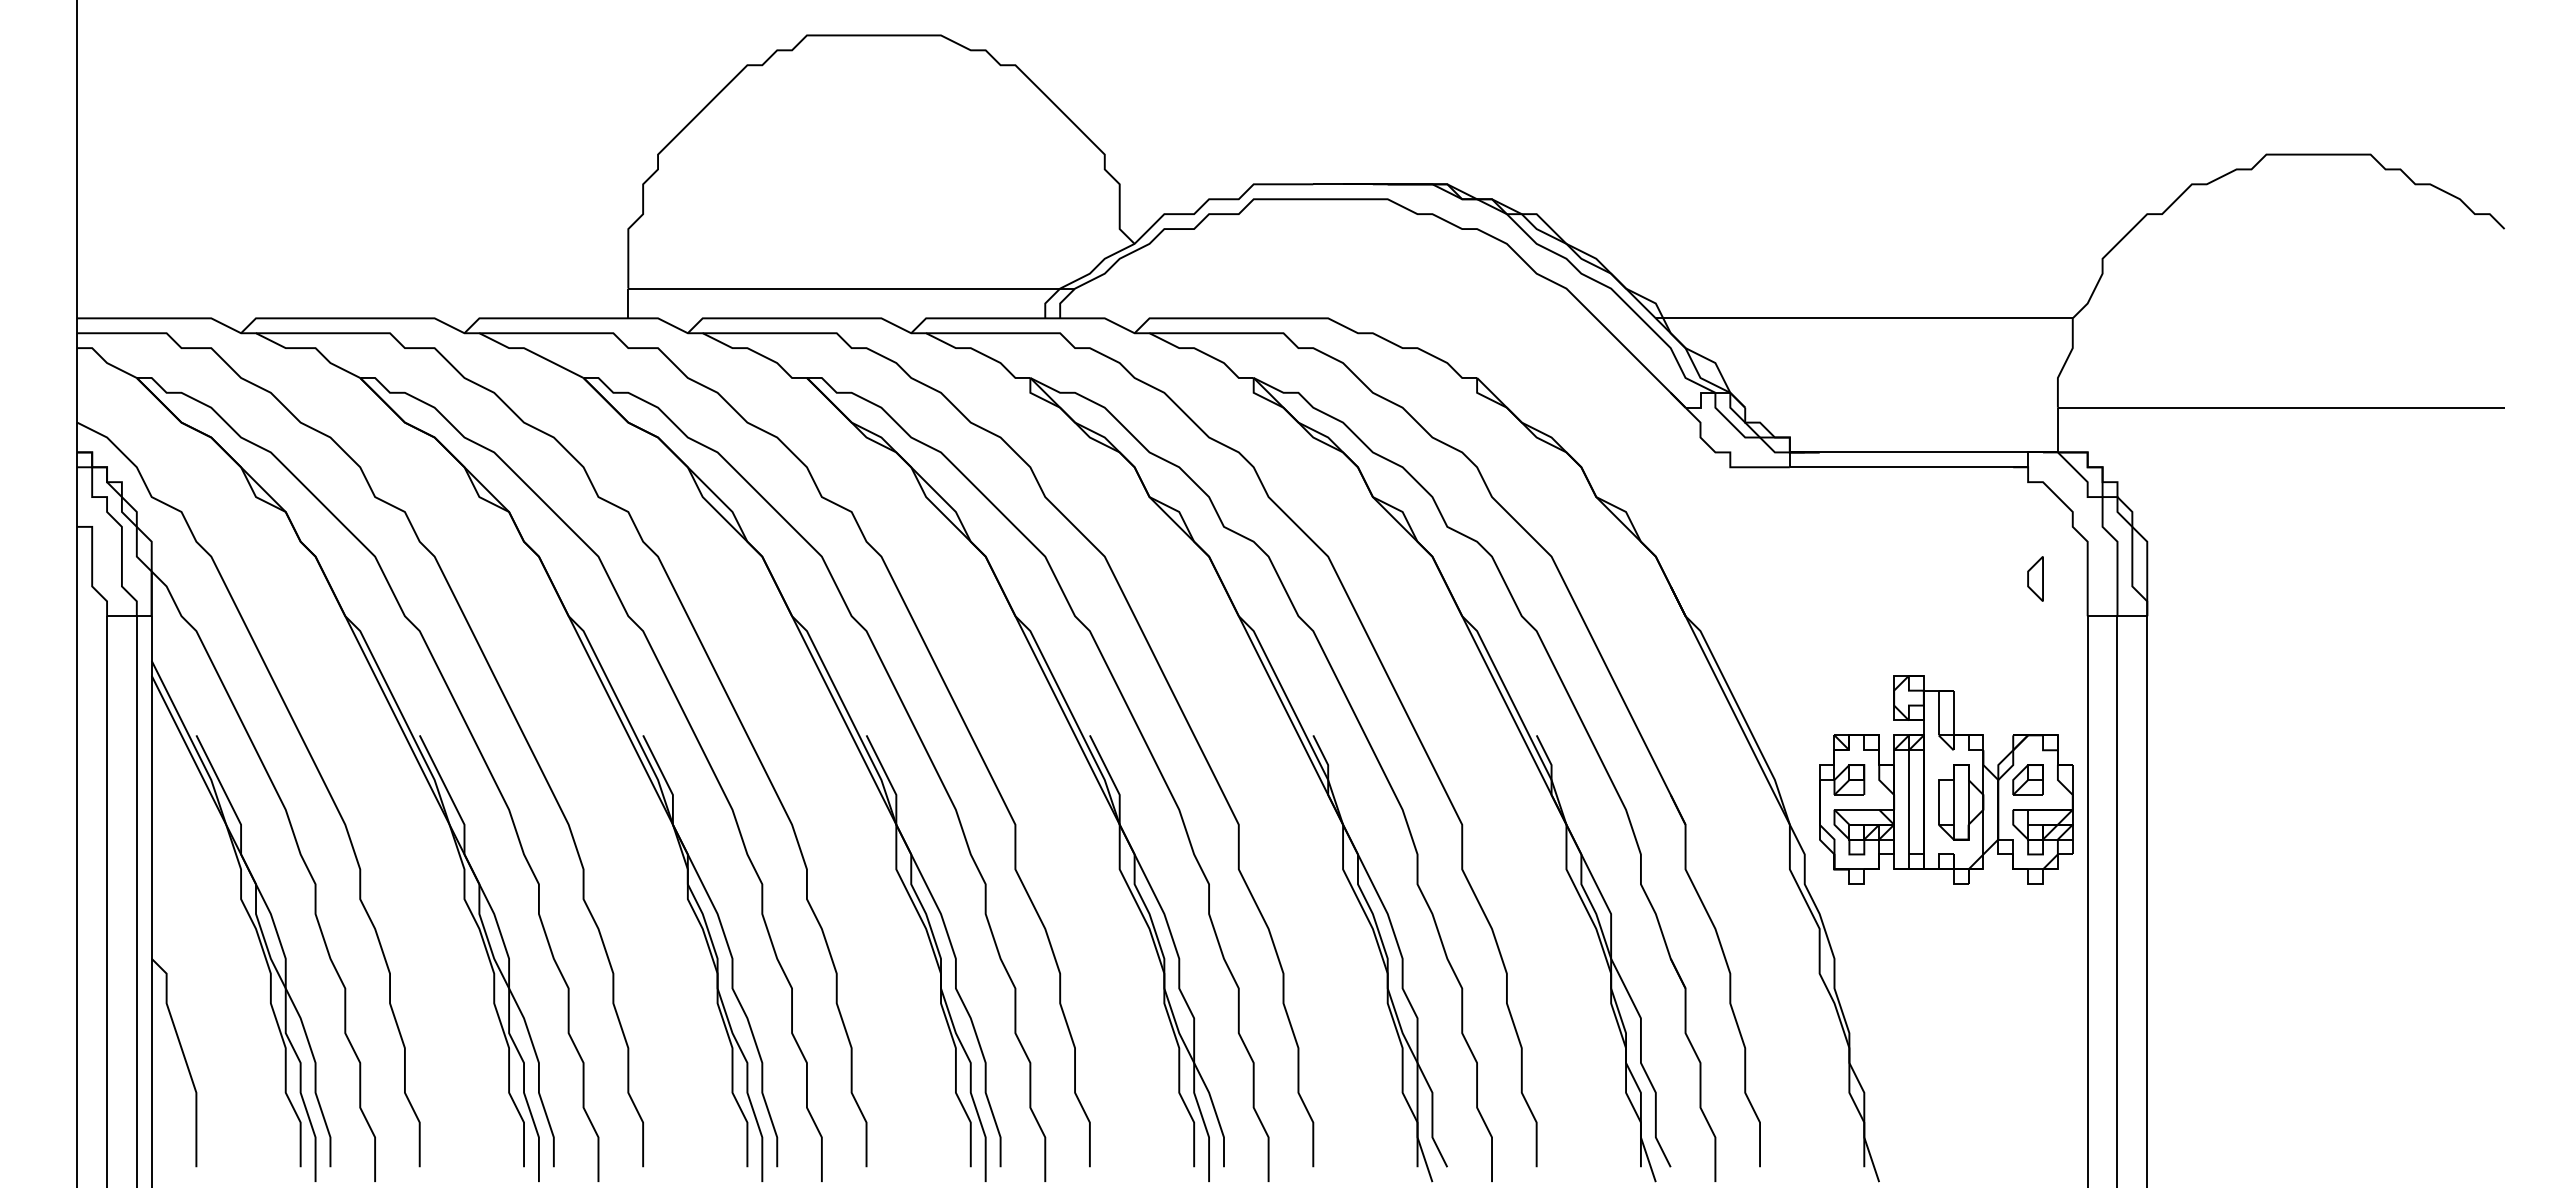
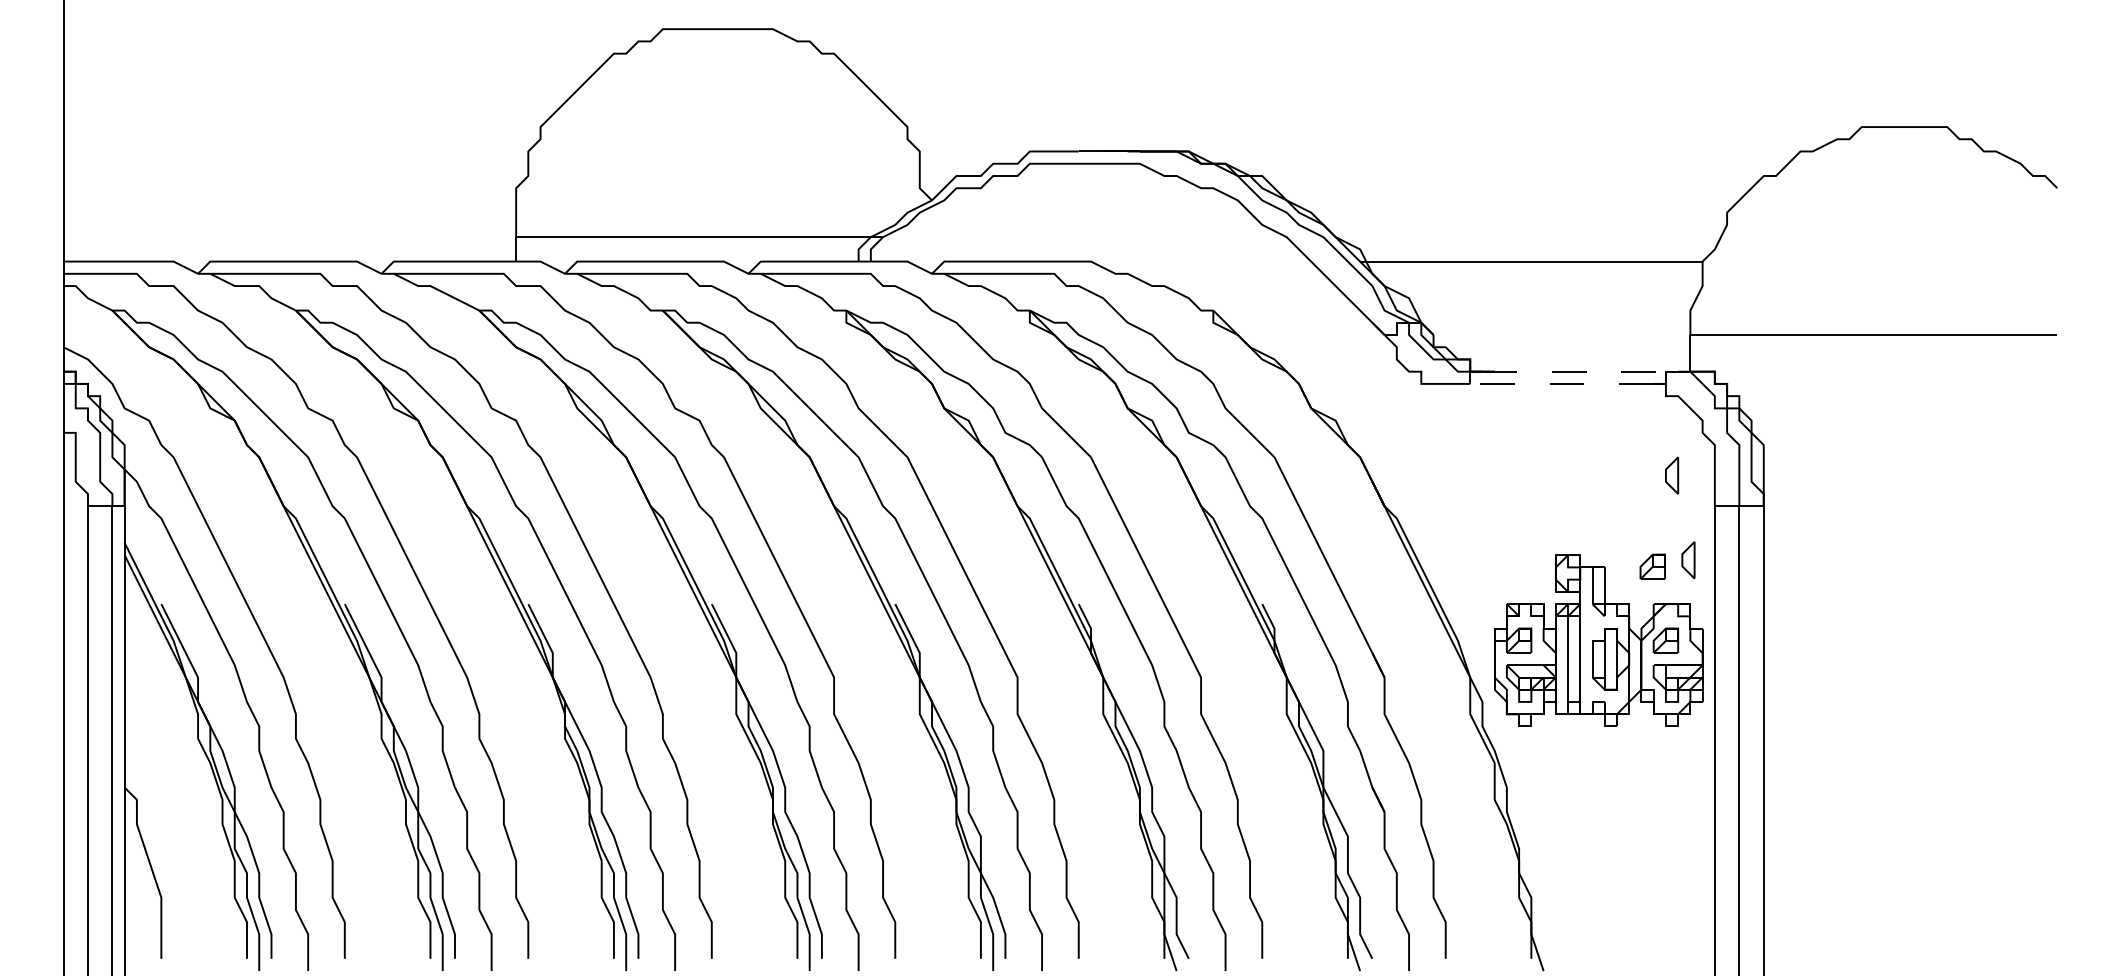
line: (1924, 452) -> (1580, 371), solid -> dashed
line: (1901, 467) -> (1561, 384), solid -> dashed
part: (2055, 681) -> (1688, 559), added
part: (2011, 689) -> (1652, 566), added

